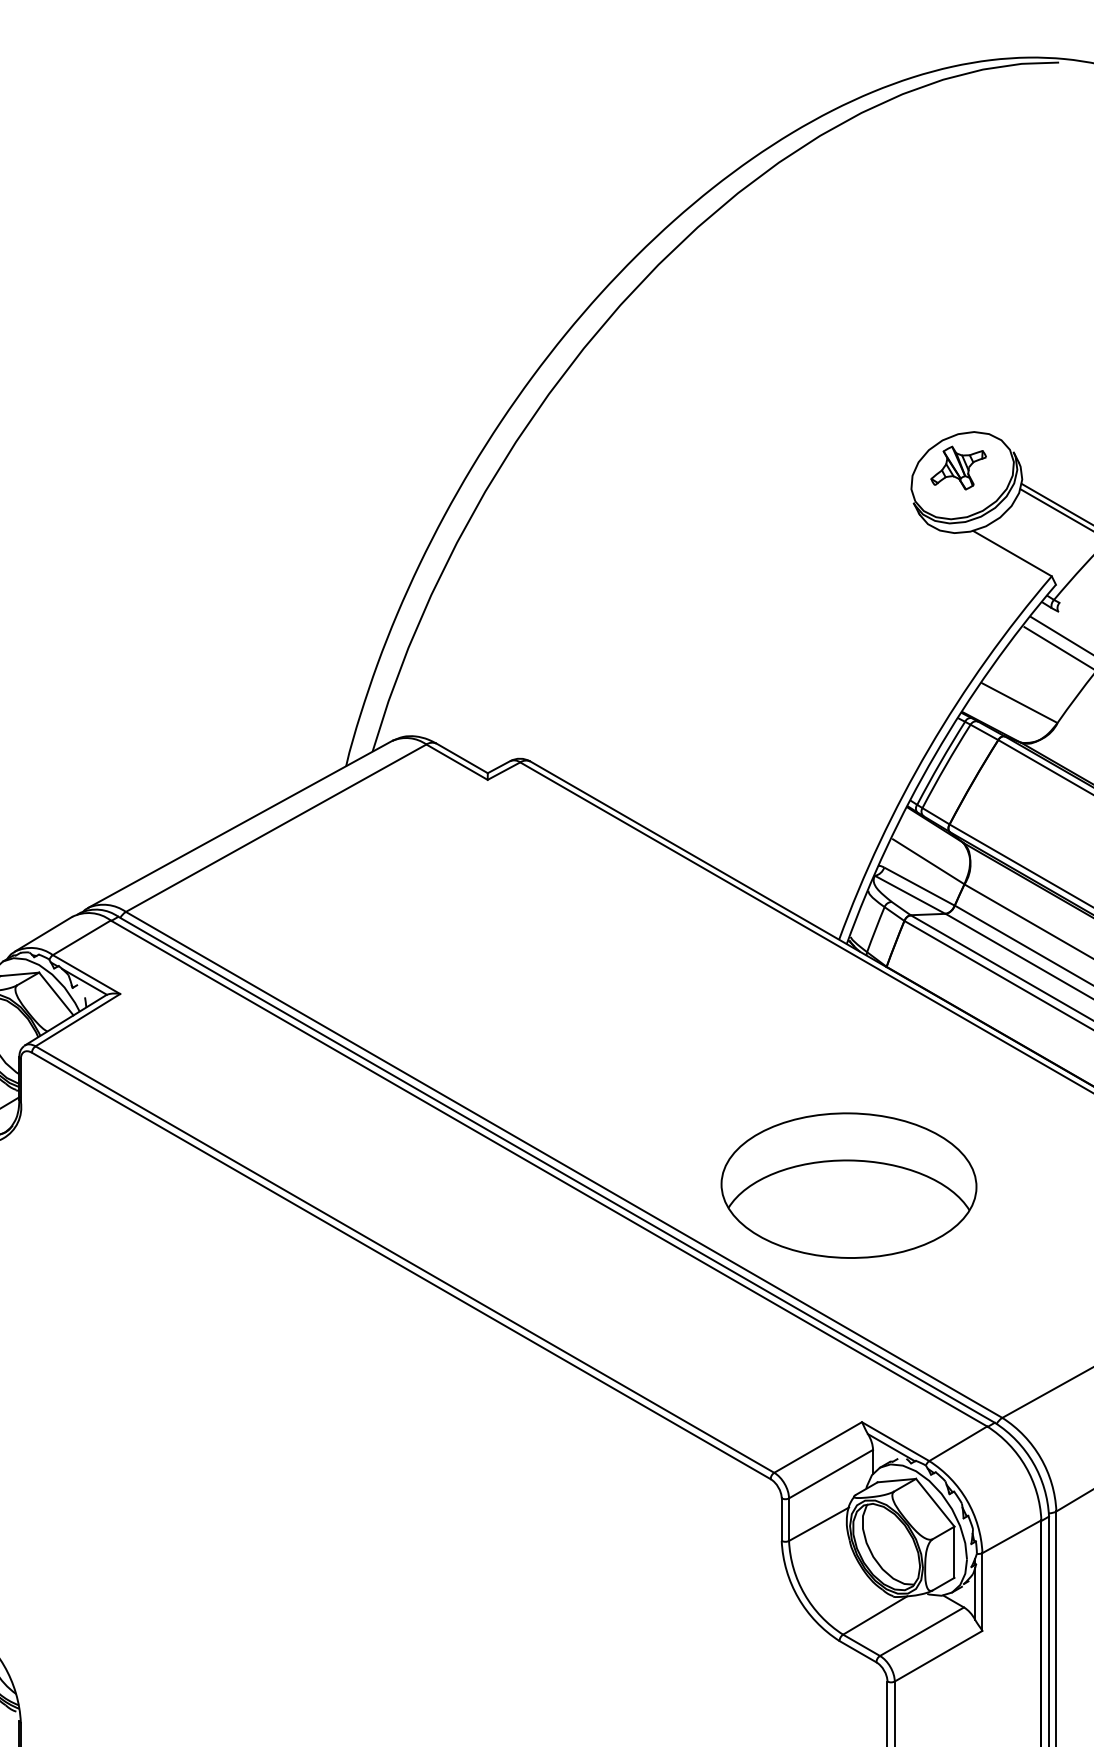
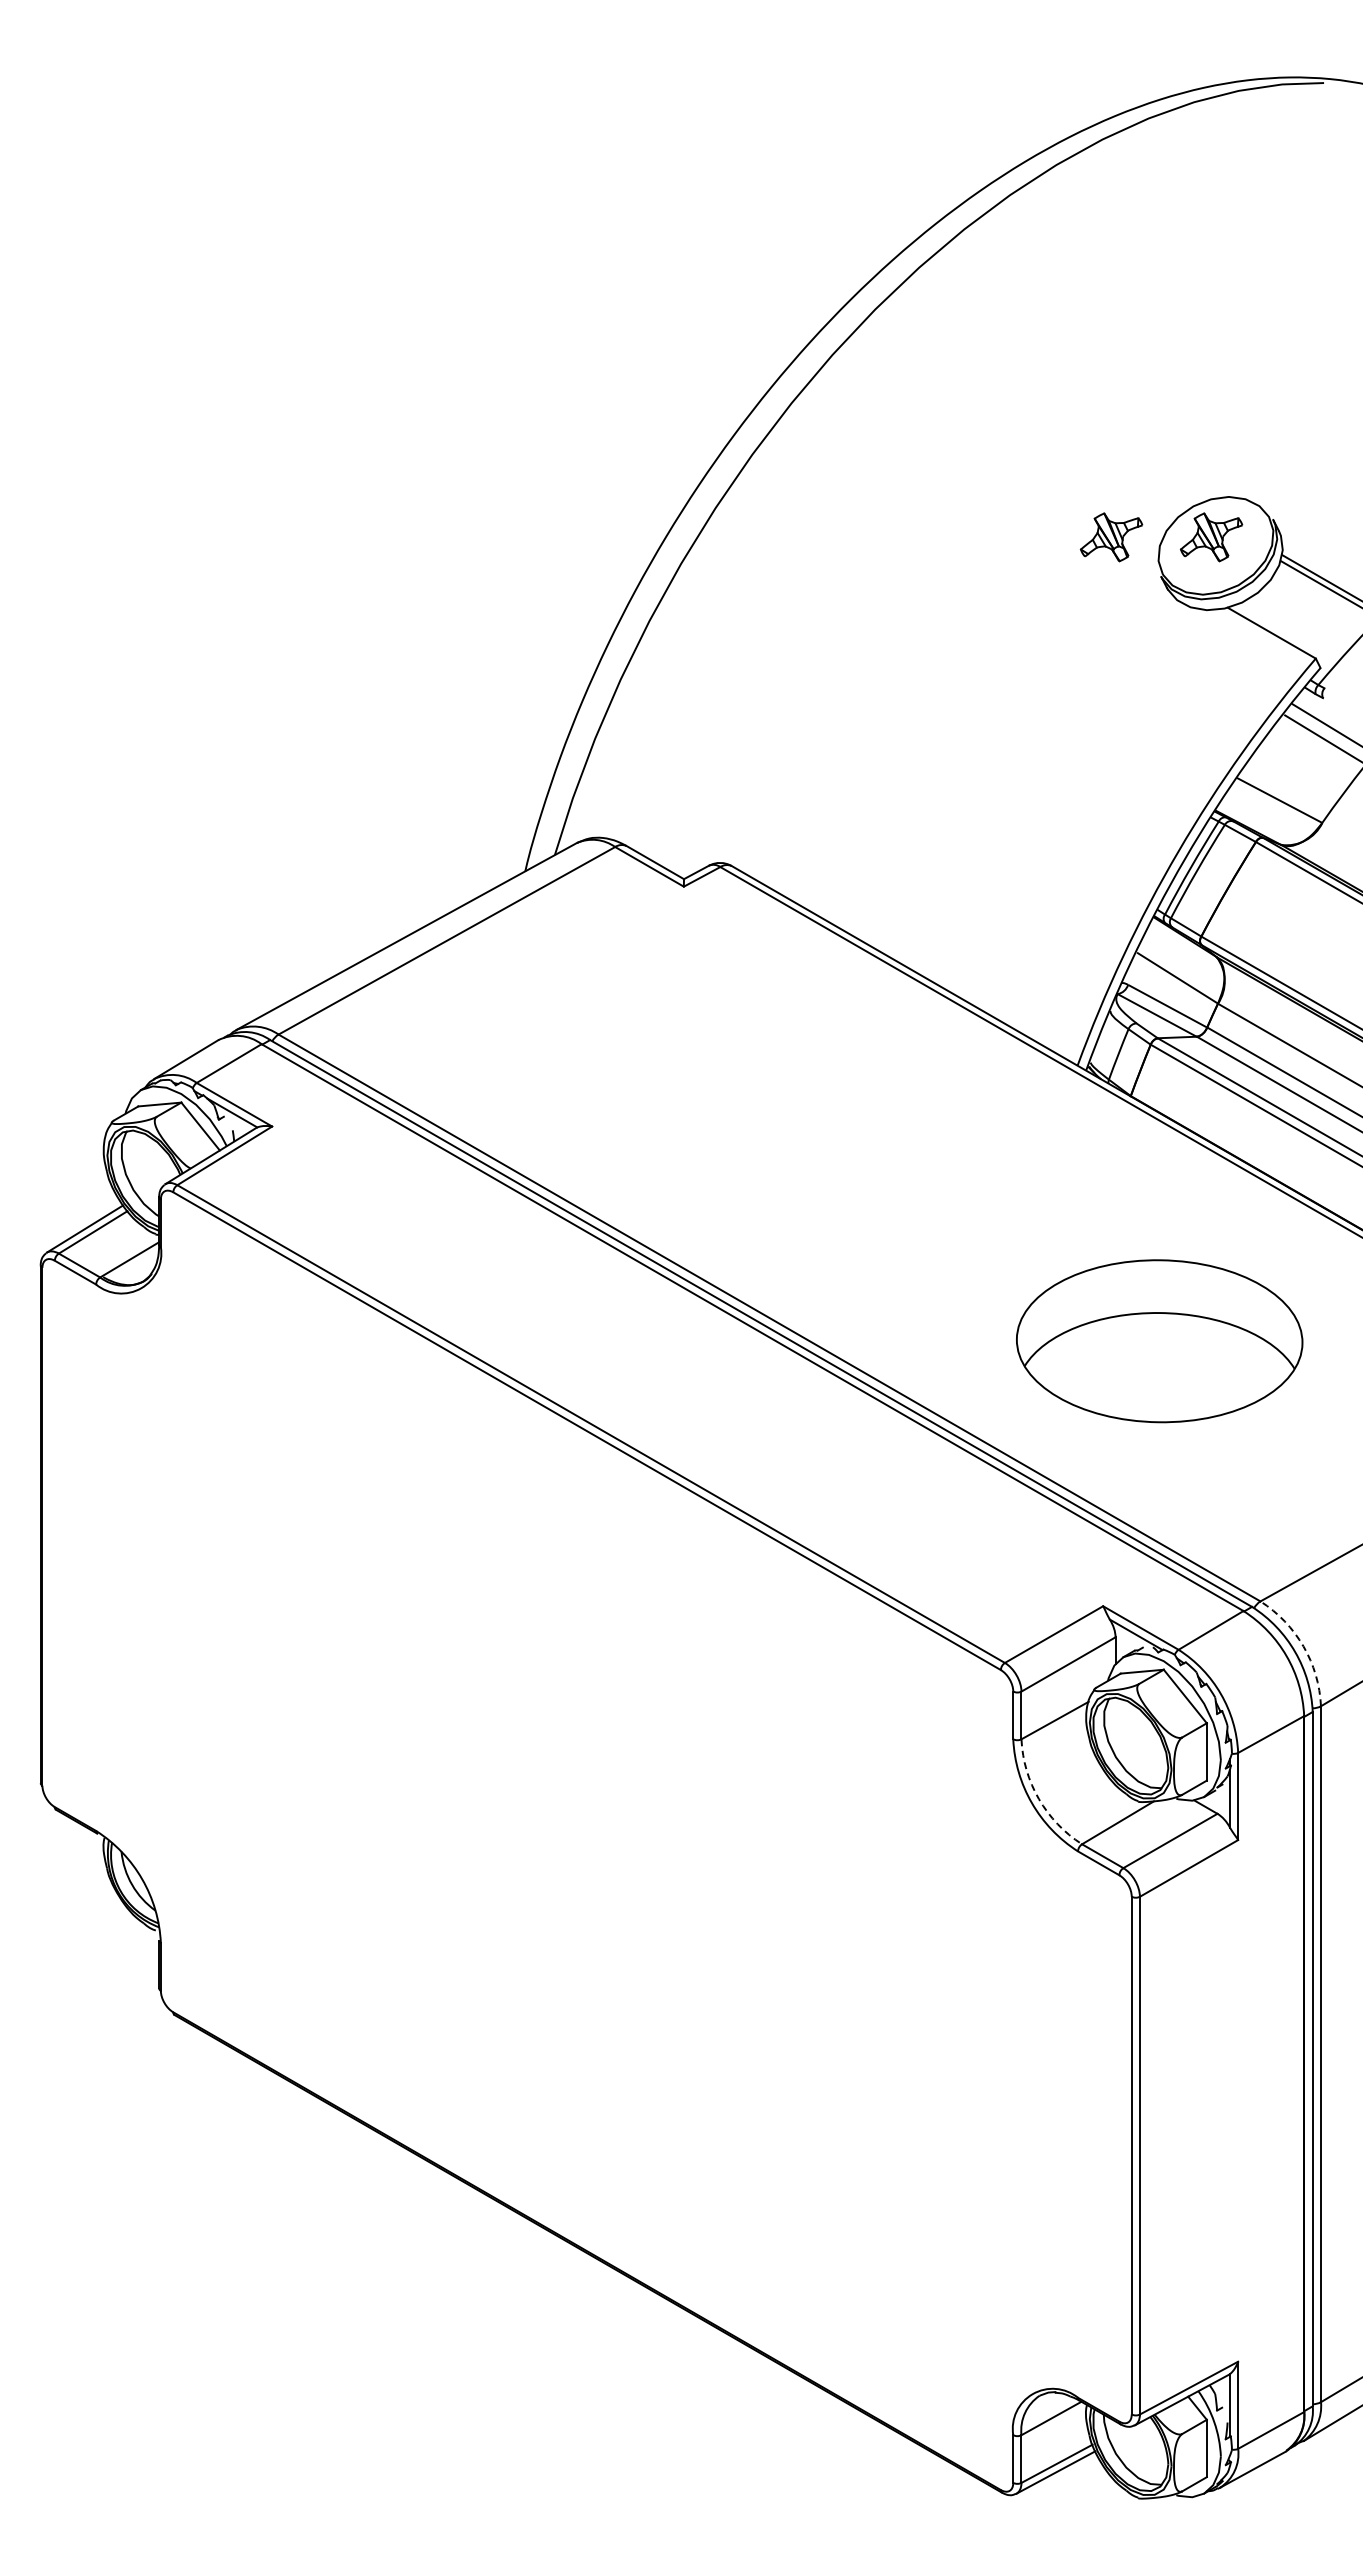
part: (869, 468) -> (1111, 537), added
part: (848, 1185) -> (1159, 1341), moved
arc: (1040, 1458) -> (1303, 1646), solid -> dashed
arc: (804, 1594) -> (1038, 1799), solid -> dashed

